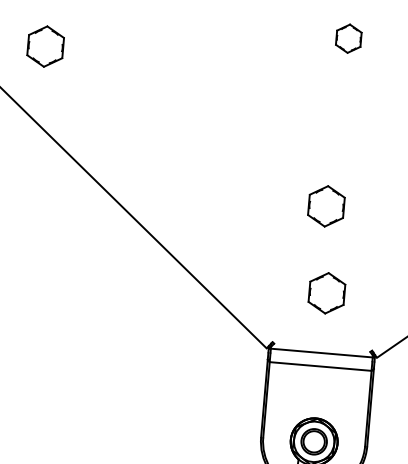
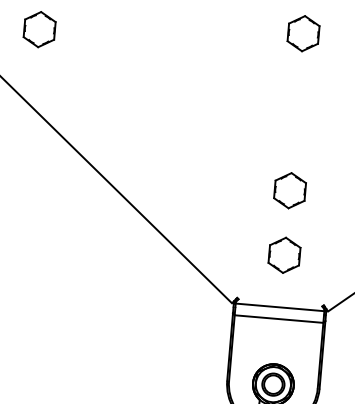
part: (348, 38) -> (303, 33), size x1.43
part: (45, 46) -> (39, 29), moved
part: (325, 206) -> (289, 190), moved

